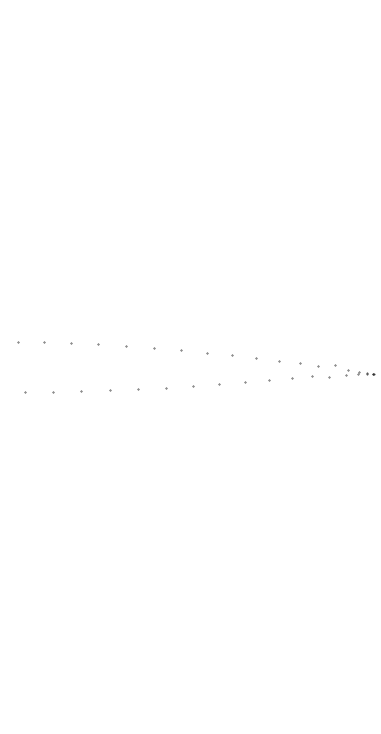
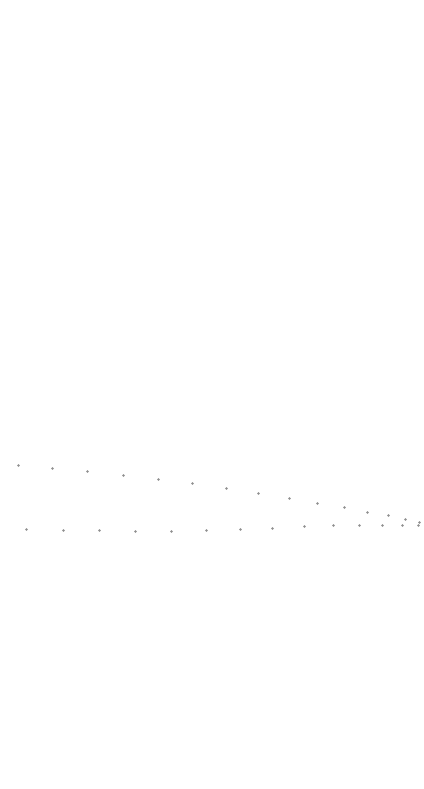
part: (332, 371) -> (385, 519), size x0.62

